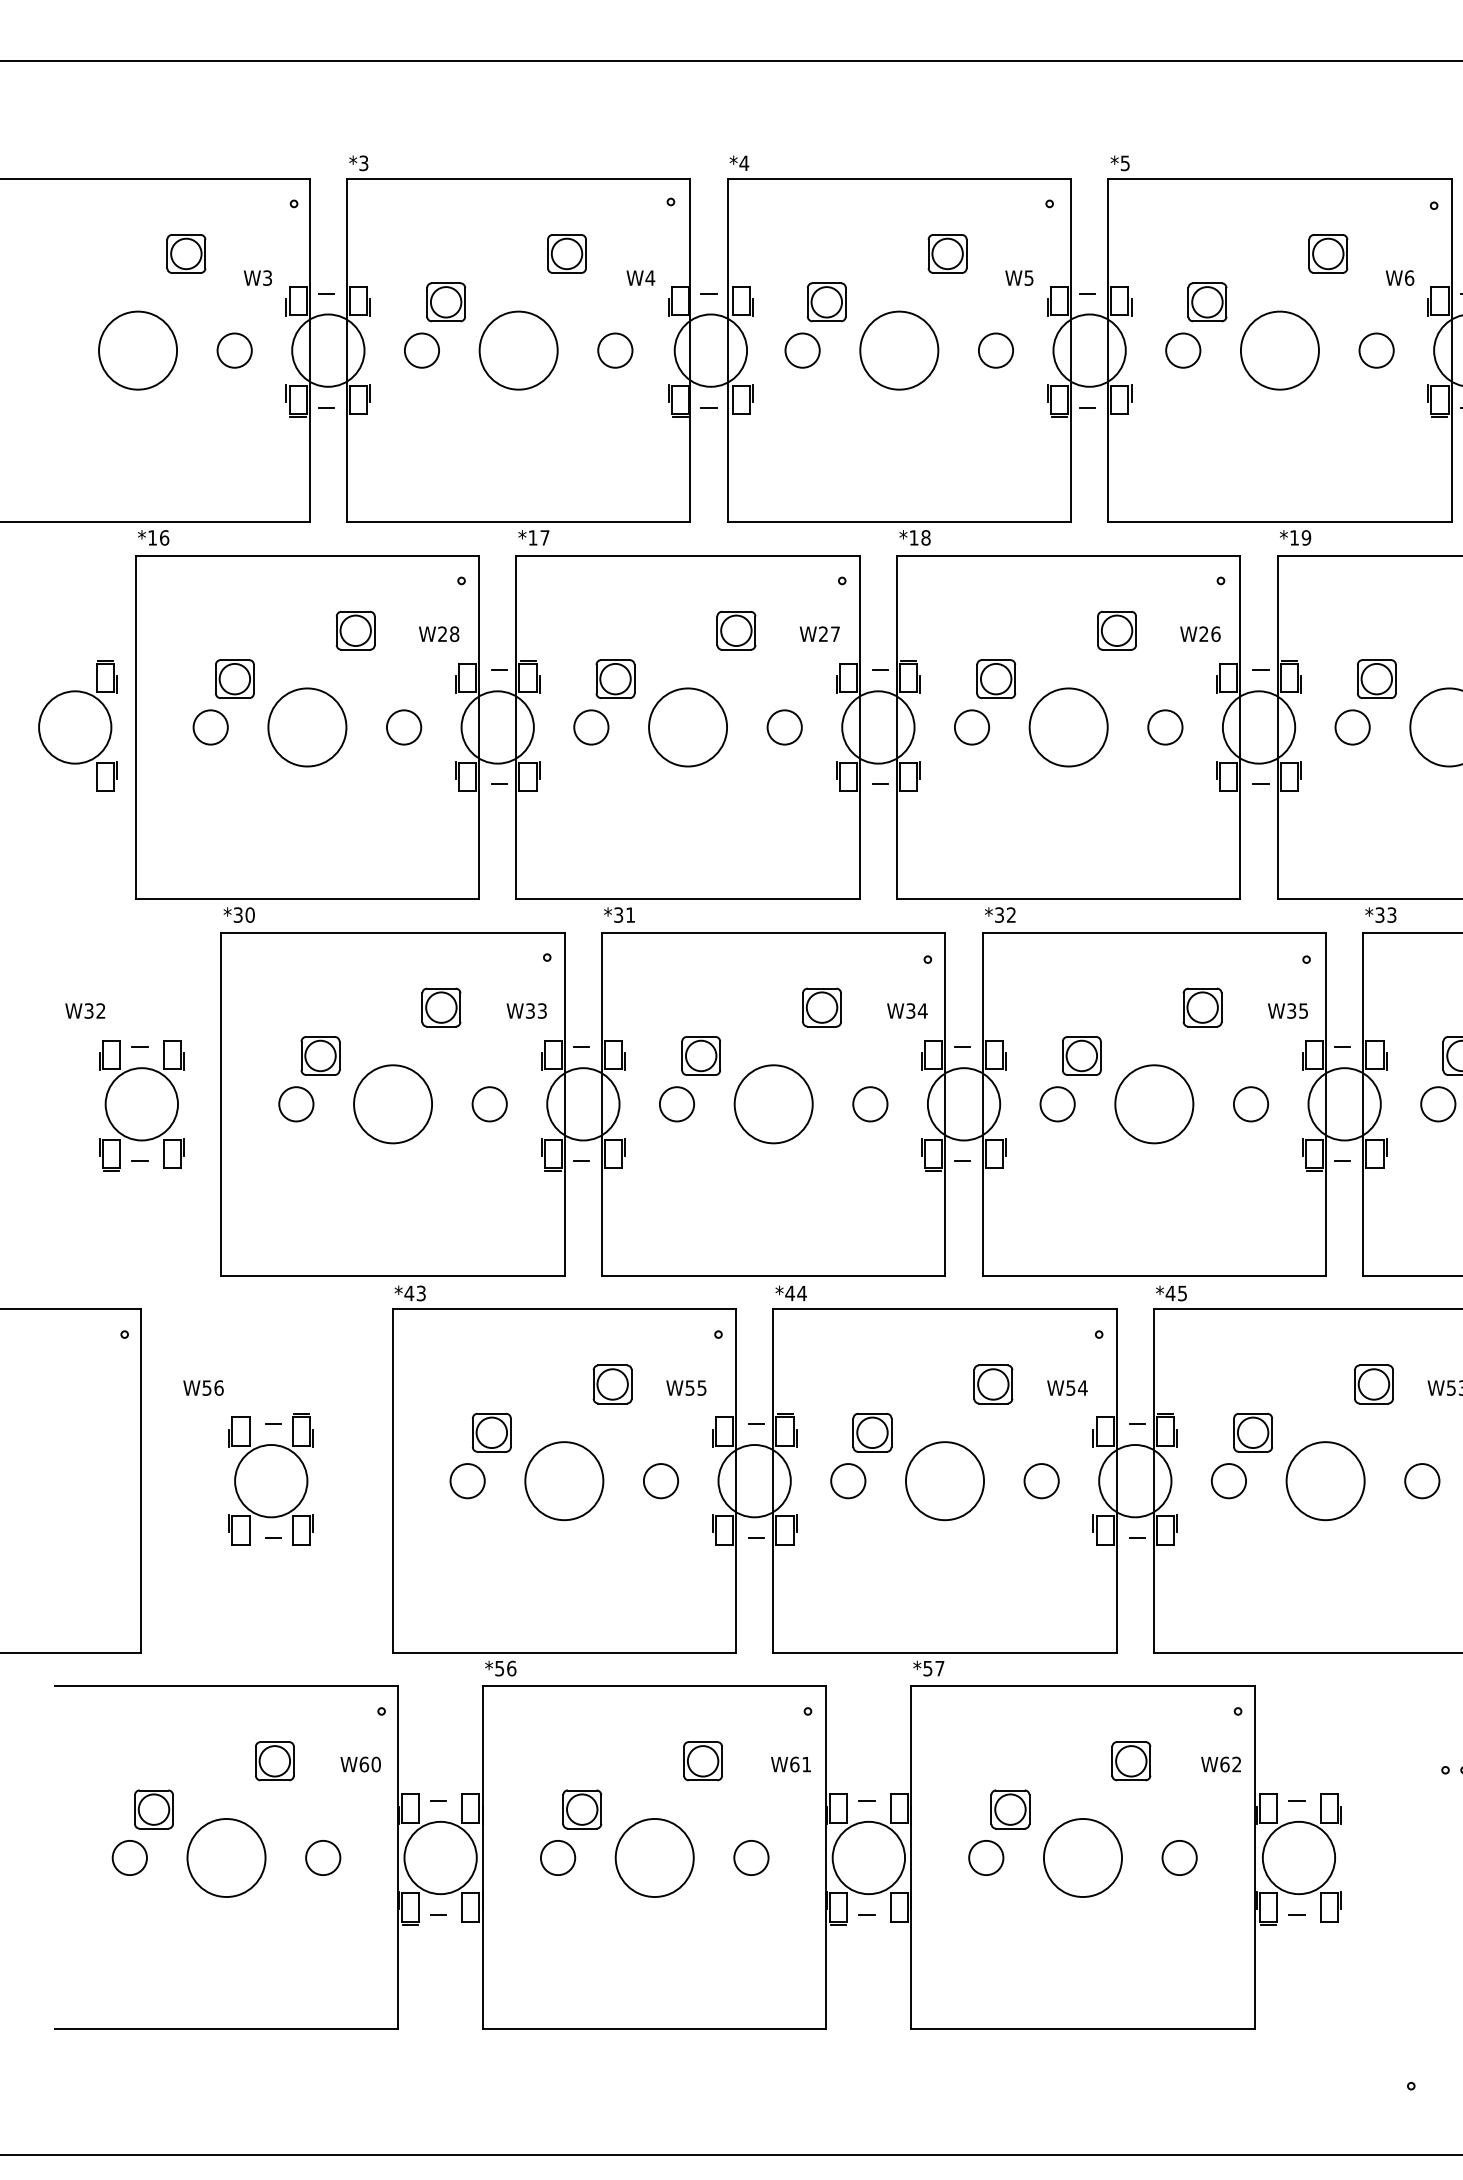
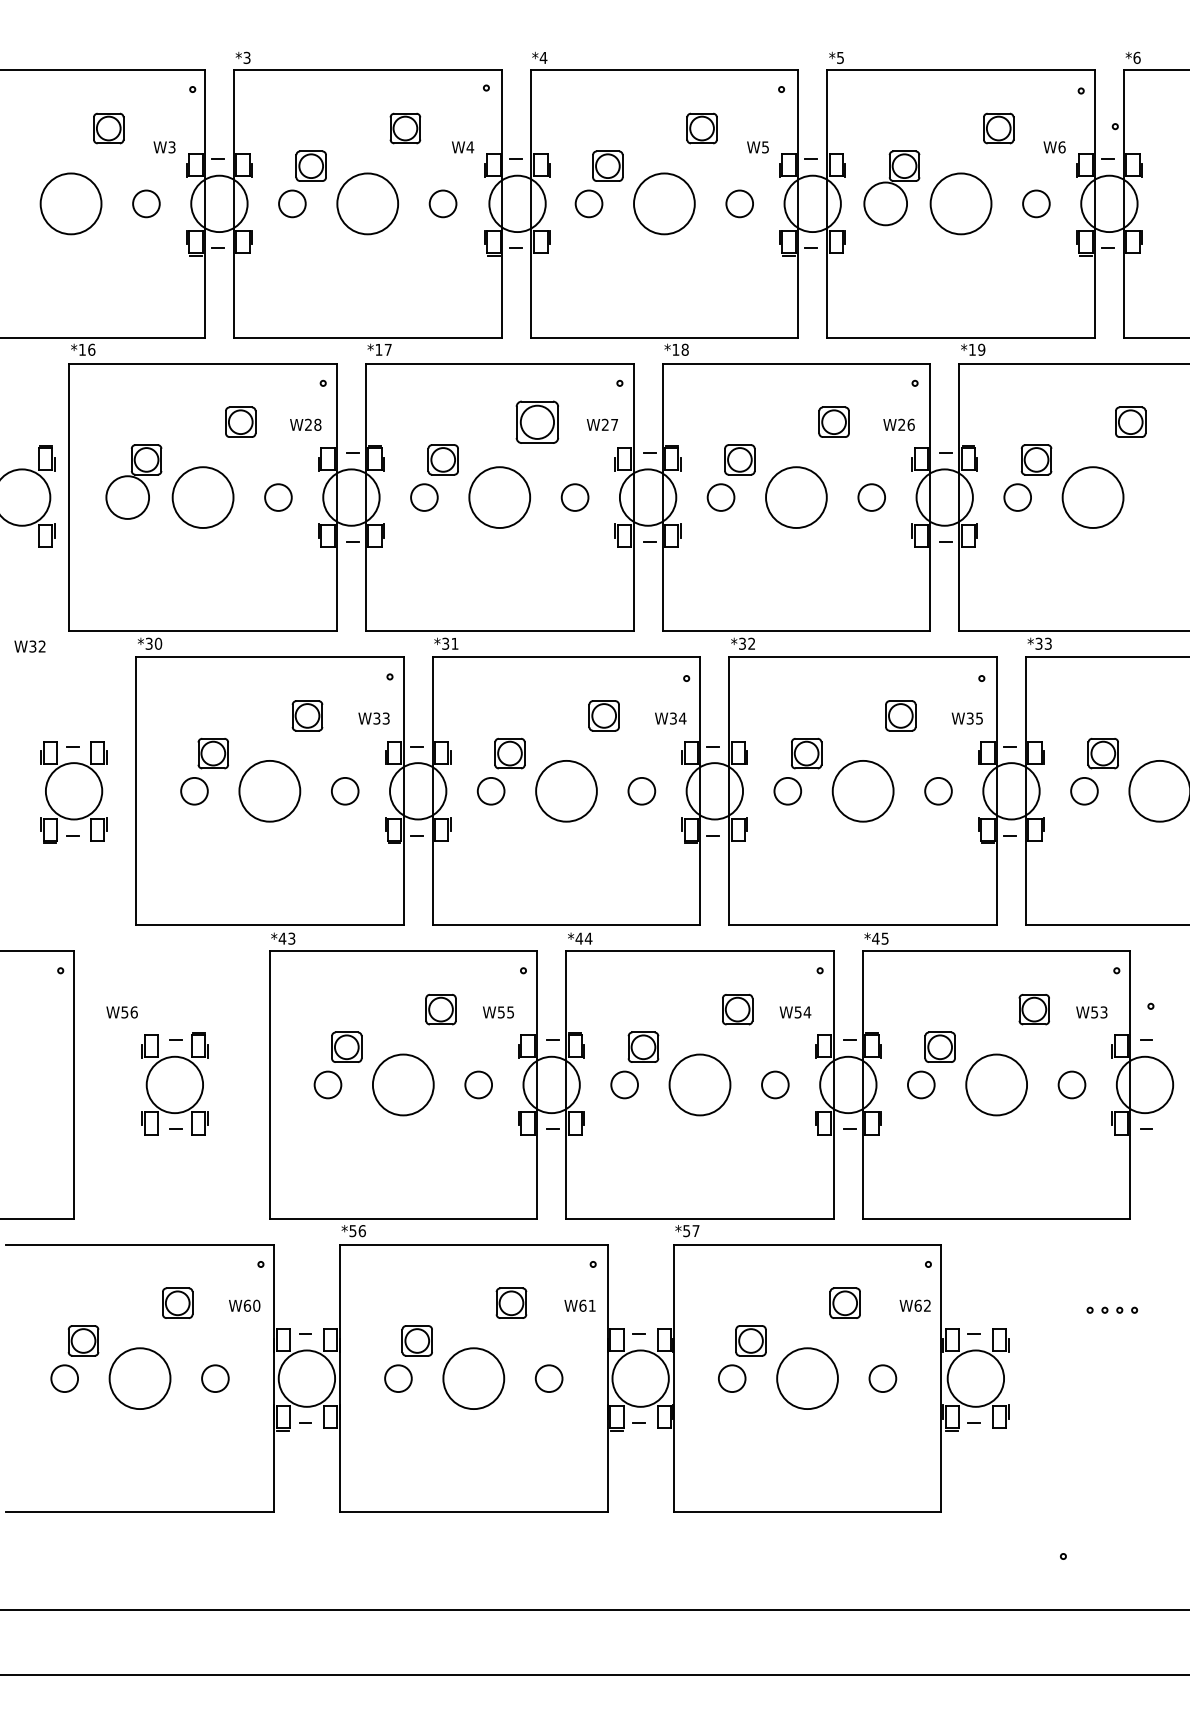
circle: (1182, 350) -> (885, 203), size x1.6
part: (736, 629) -> (537, 421), size x1.4
circle: (210, 727) -> (127, 497), size x1.6
text: (84, 1010) -> (29, 646), moved

